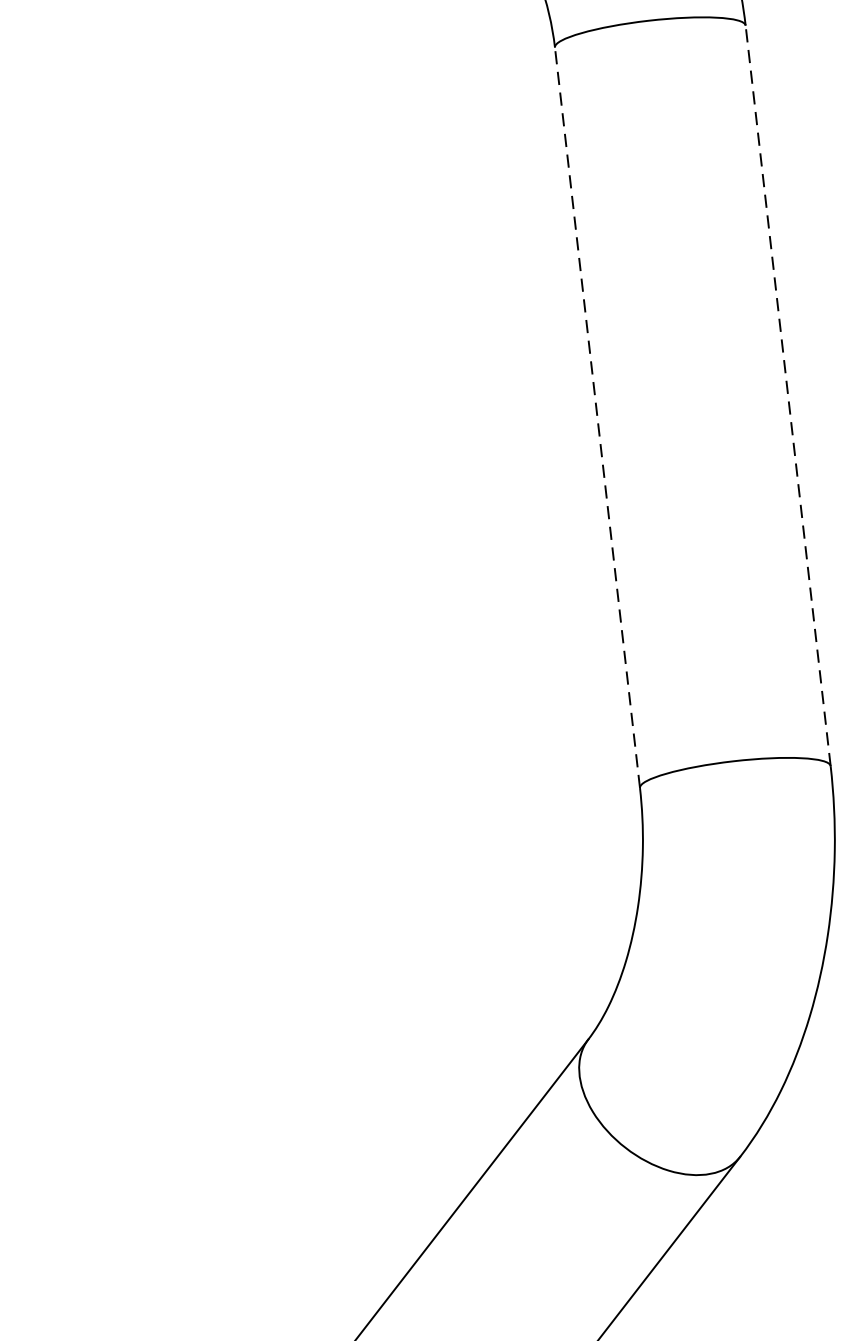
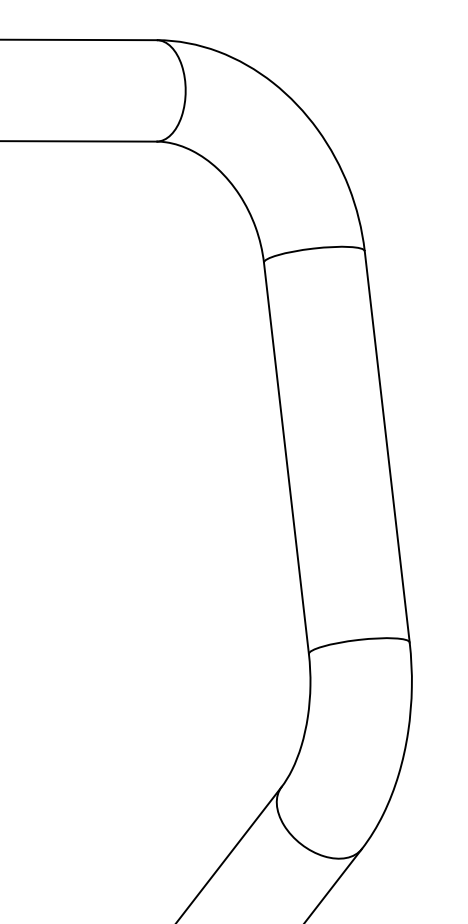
line: (788, 395) -> (387, 446), dashed -> solid
line: (597, 417) -> (286, 458), dashed -> solid

